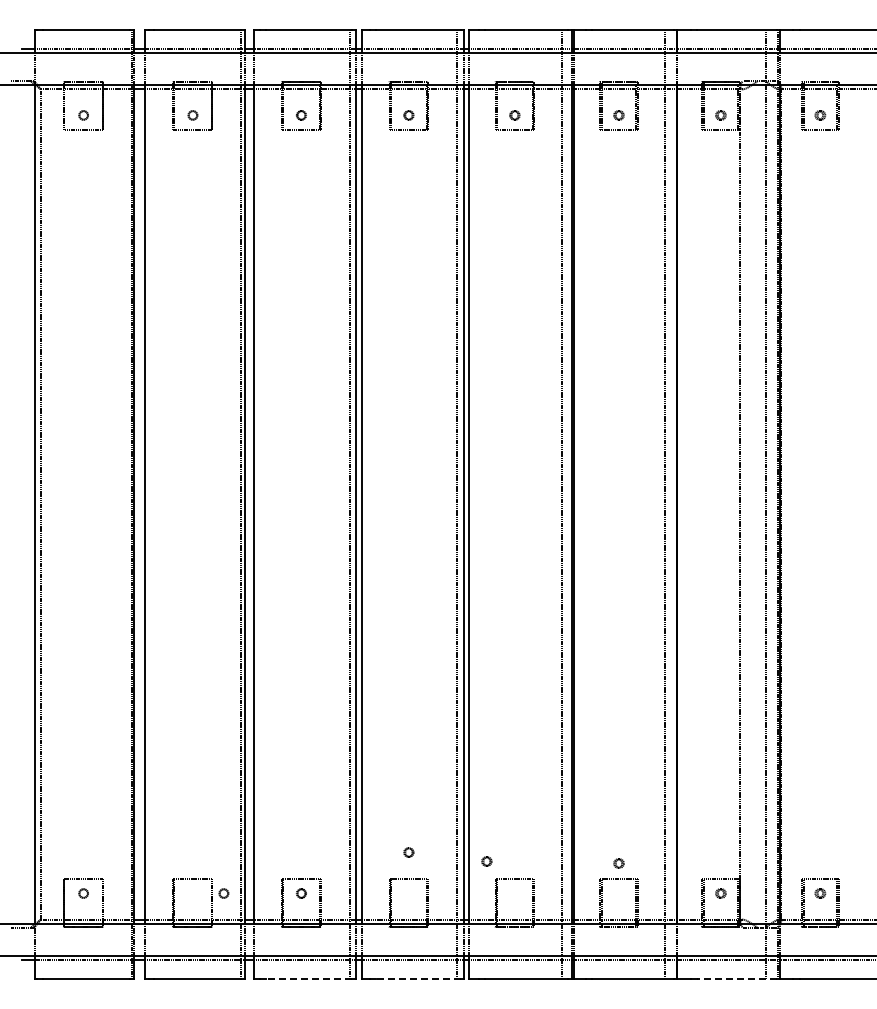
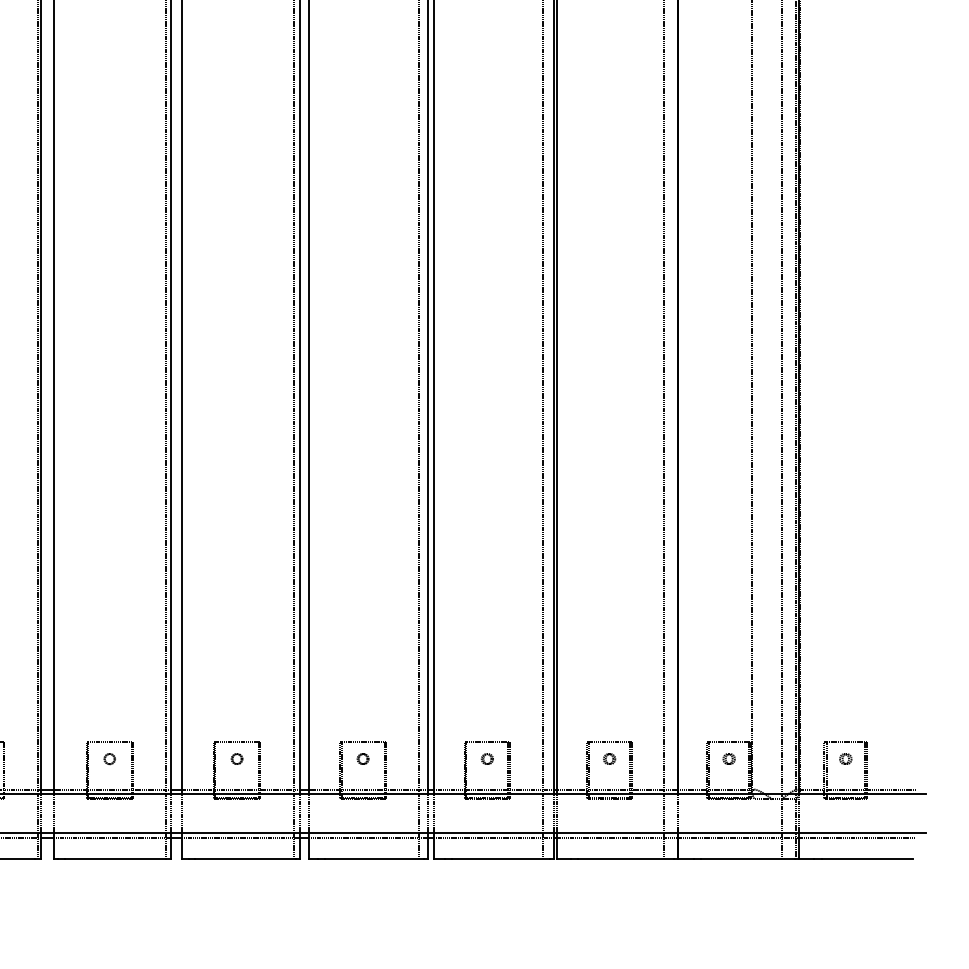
part: (408, 852) -> (362, 759), moved
part: (486, 861) -> (487, 759), moved
part: (618, 863) -> (609, 759), moved
part: (223, 893) -> (109, 759), moved
line: (308, 978) -> (245, 858), dashed -> solid
line: (417, 978) -> (373, 858), dashed -> solid
line: (737, 978) -> (748, 858), dashed -> solid

